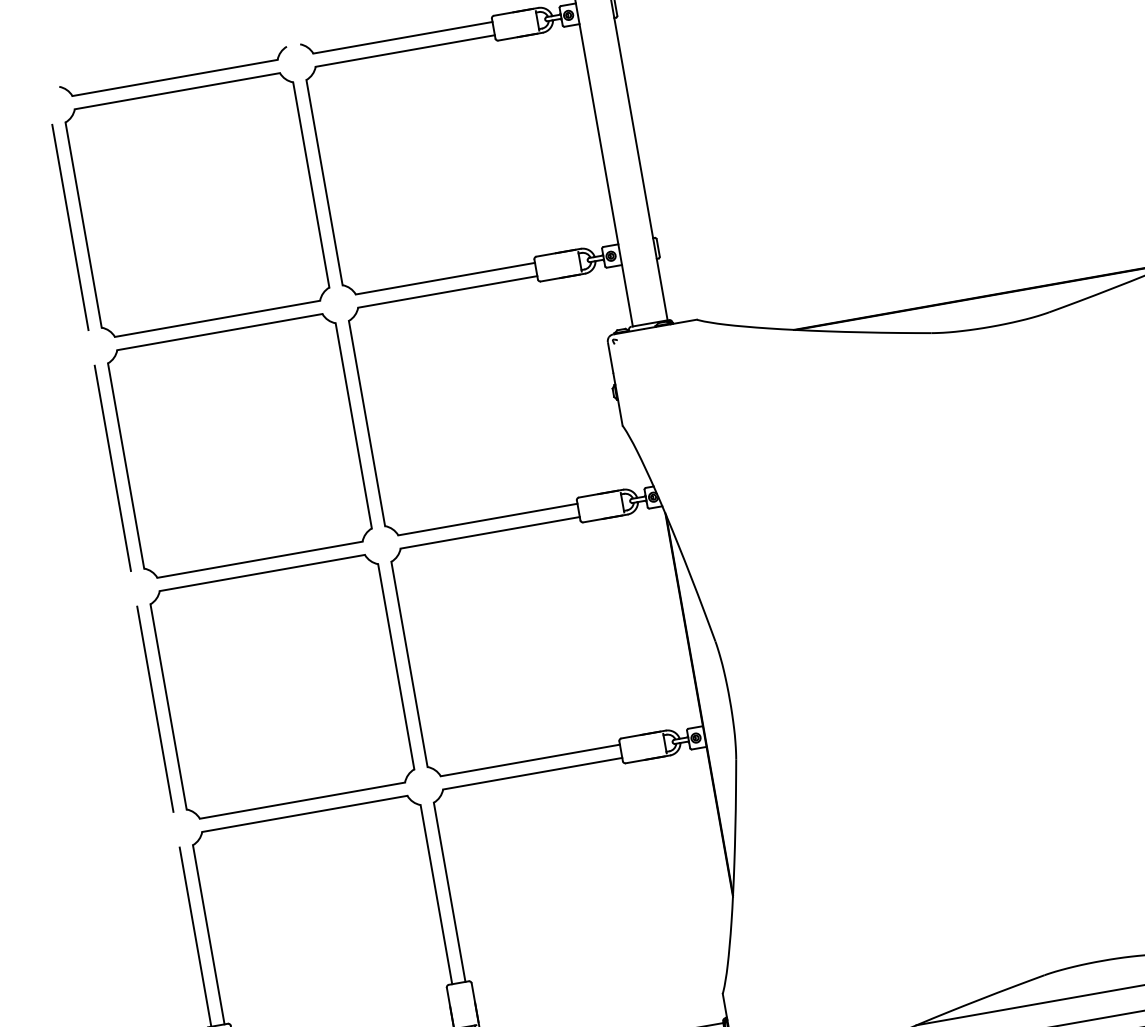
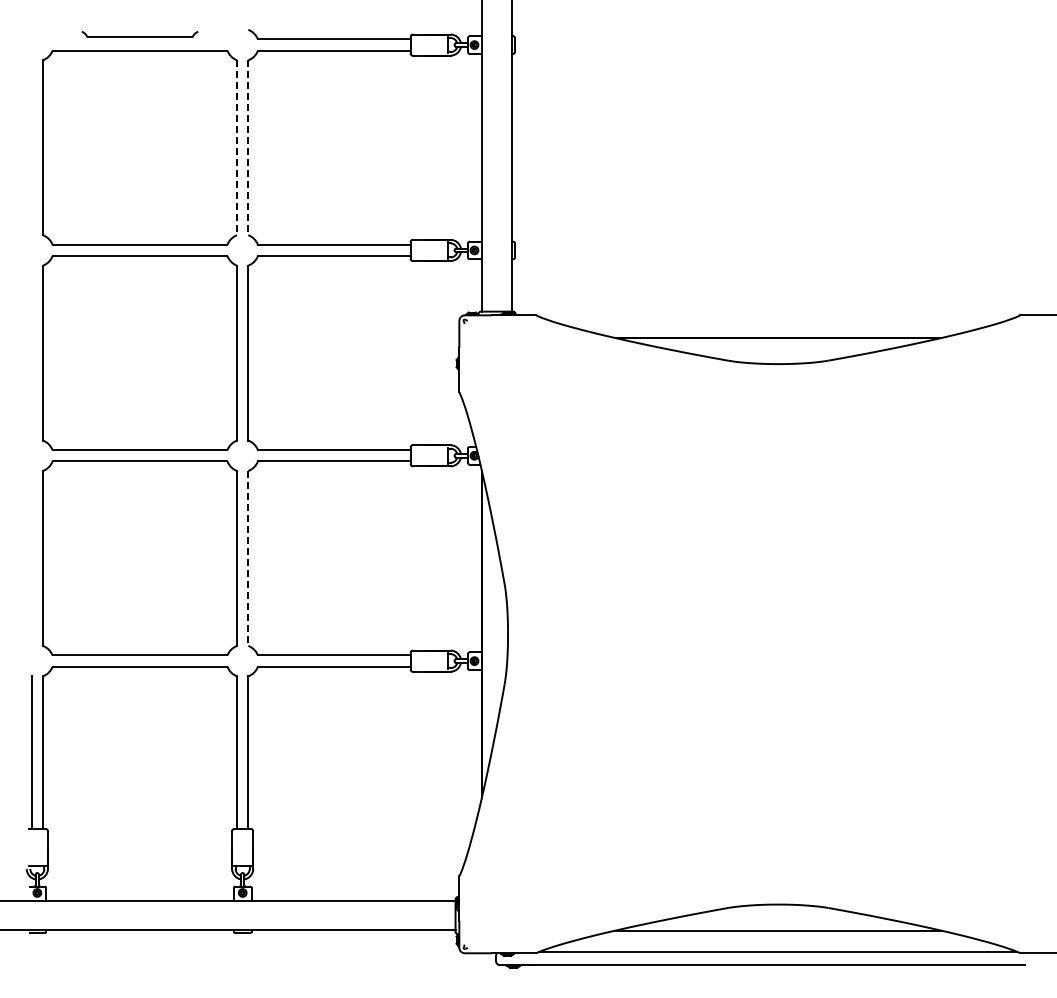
part: (173, 72) -> (139, 34), size x0.6
line: (324, 183) -> (248, 148), solid -> dashed
line: (311, 185) -> (237, 148), solid -> dashed
line: (70, 227) -> (31, 147), removed
line: (112, 467) -> (31, 352), removed
line: (409, 665) -> (248, 559), solid -> dashed
line: (155, 709) -> (31, 558), removed

